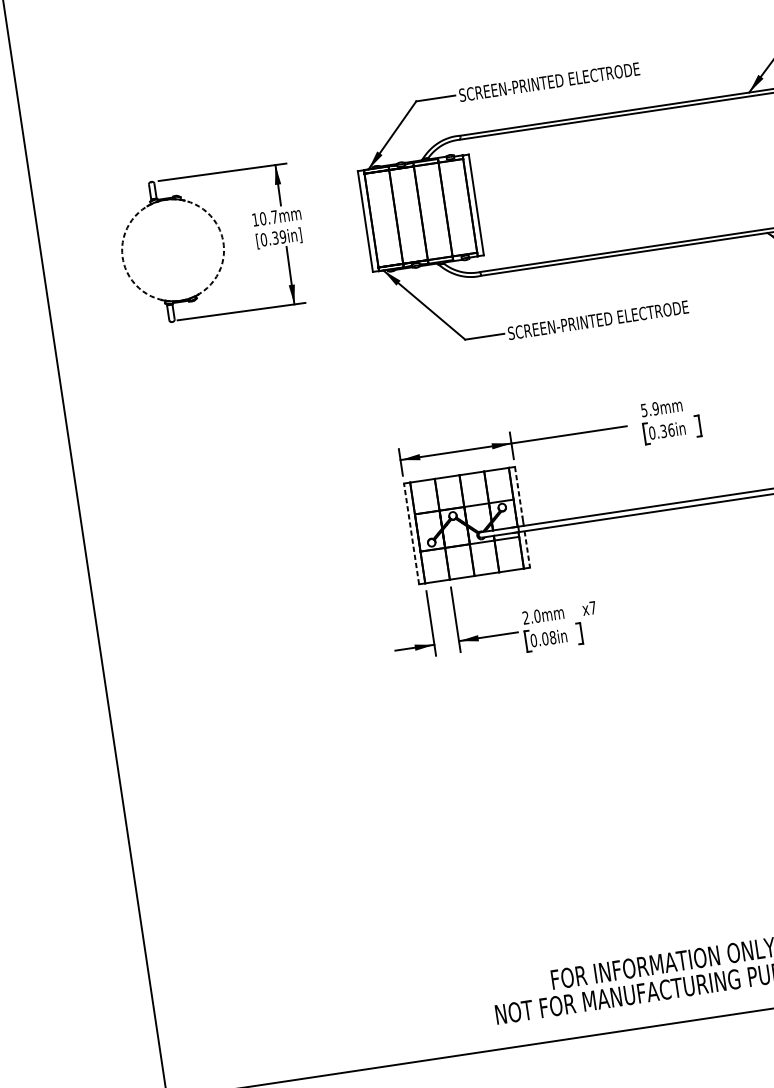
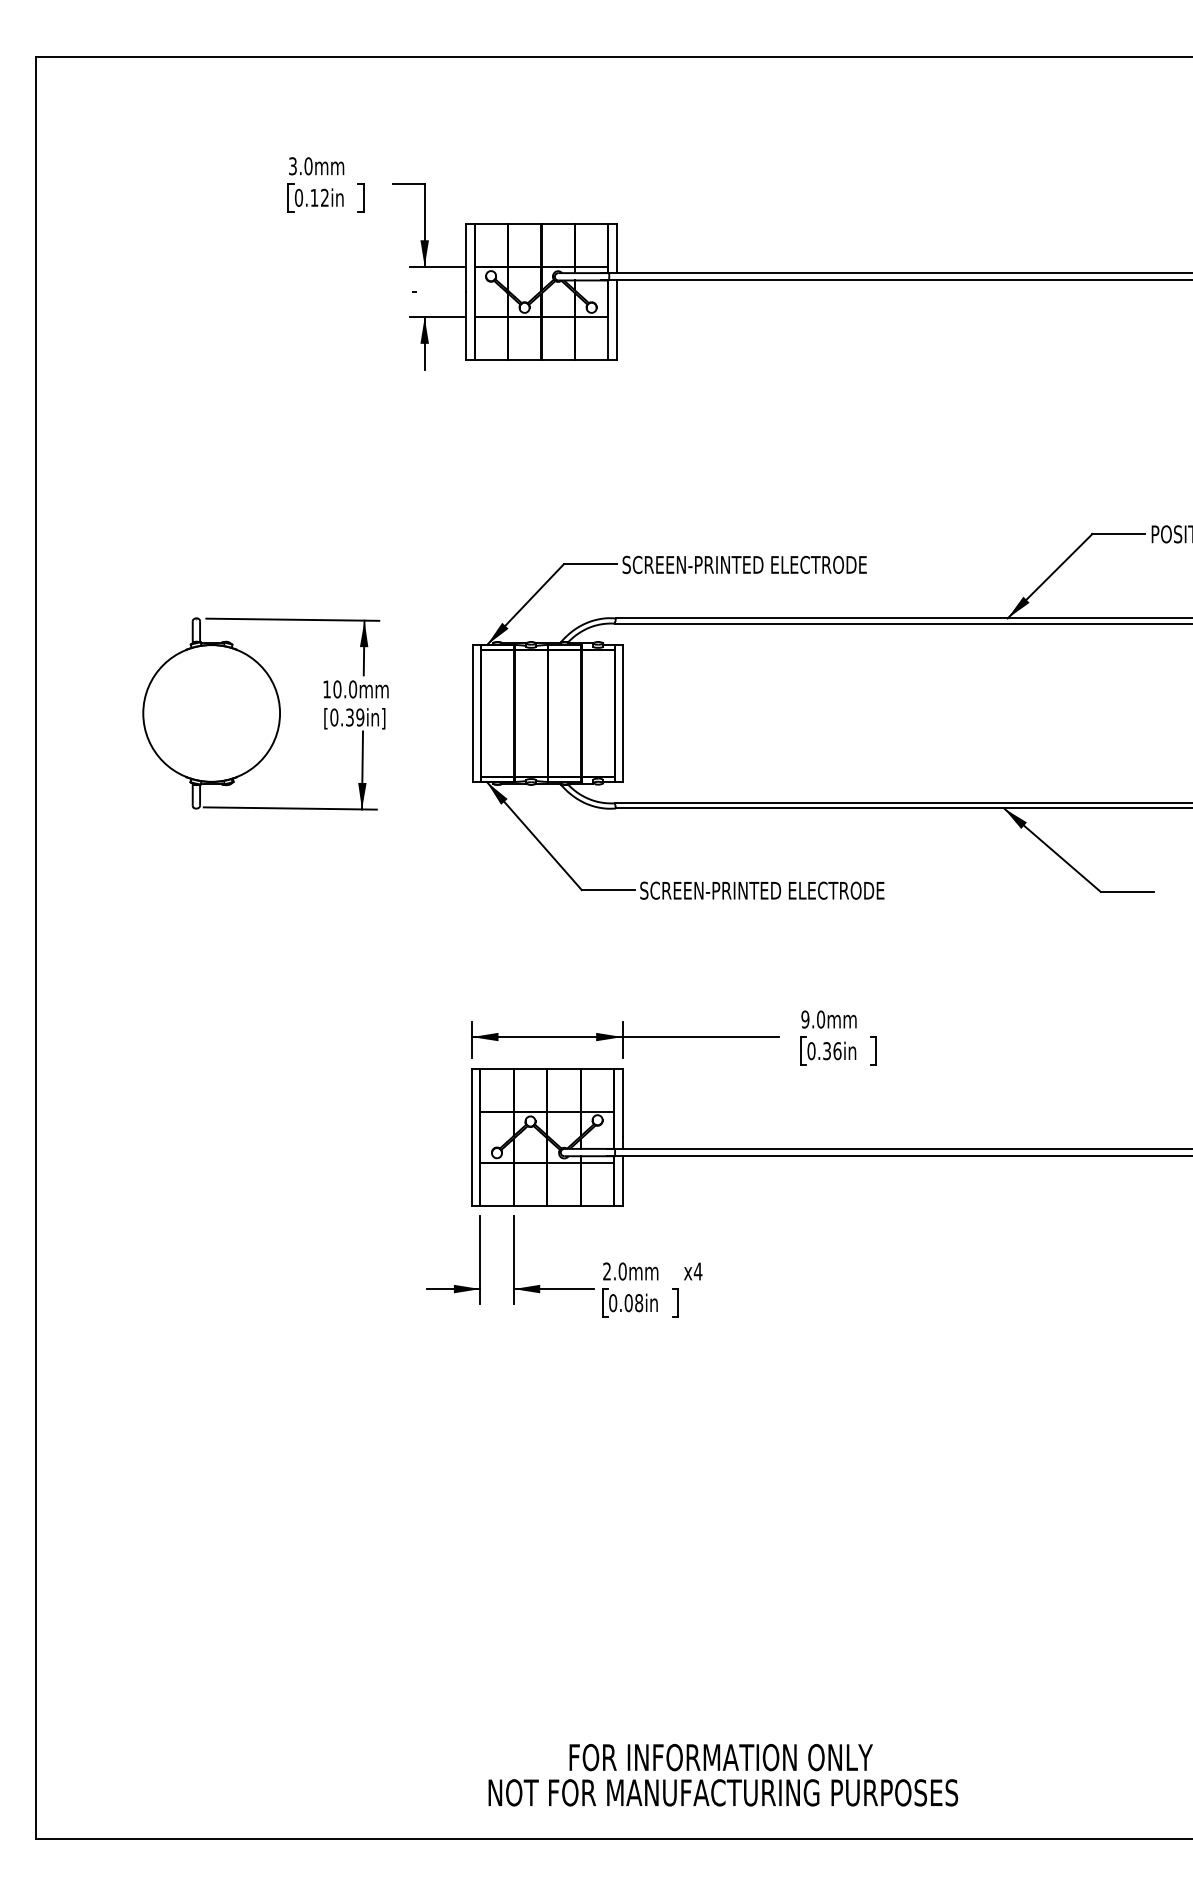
text: (274, 217) -> (353, 689), 10.7mm -> 10.0mm
circle: (172, 250) -> (211, 713), dashed -> solid
text: (649, 409) -> (812, 1019), 5.9mm -> 9.0mm
line: (518, 492) -> (622, 1103), dashed -> solid
line: (411, 533) -> (471, 1136), dashed -> solid
line: (527, 549) -> (622, 1180), dashed -> solid
text: (592, 607) -> (697, 1271), x7 -> x4

